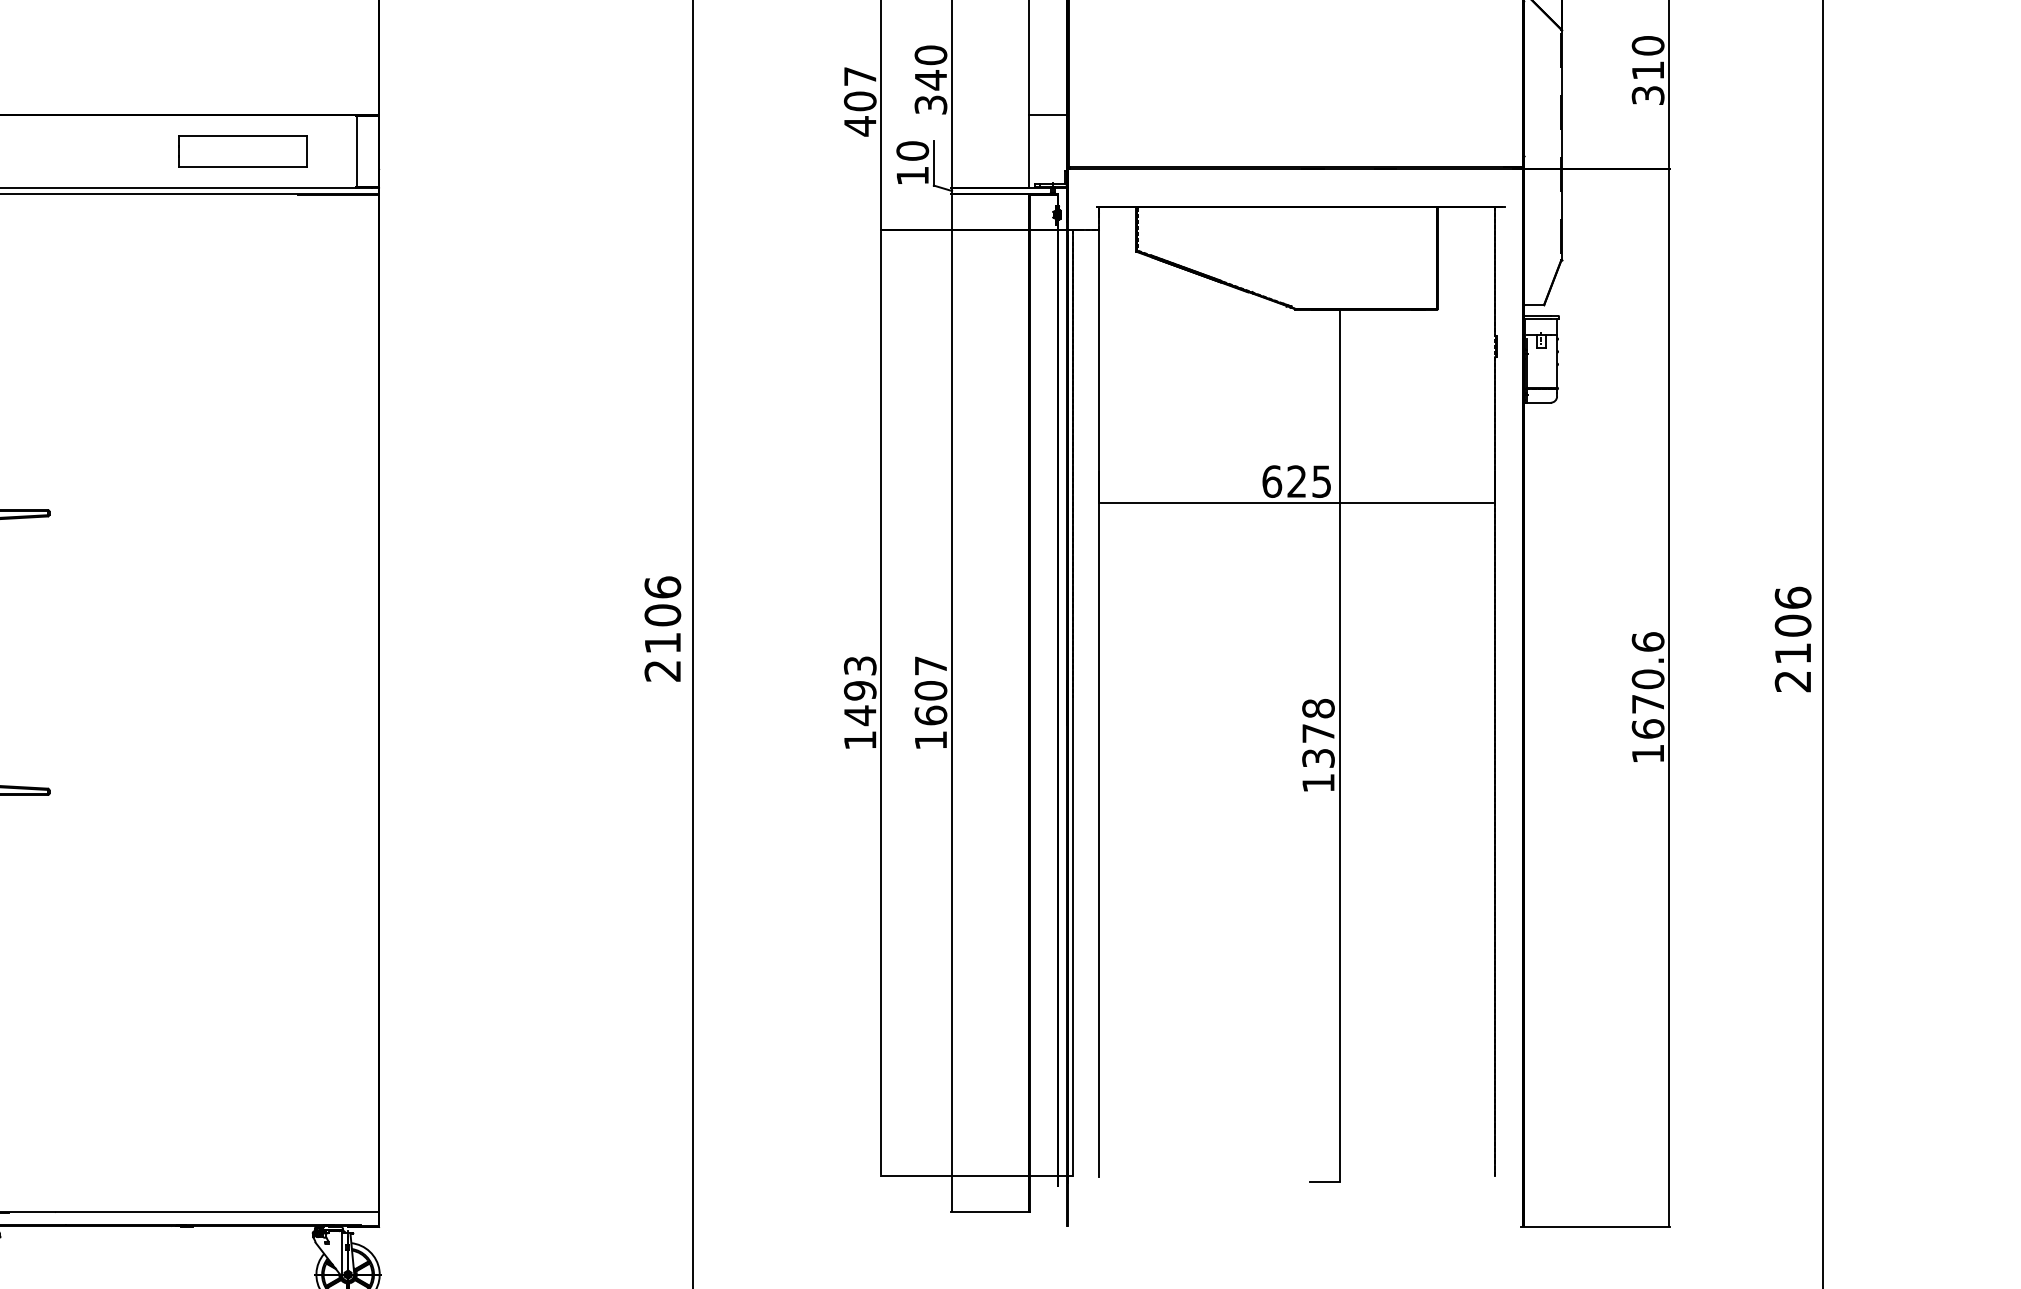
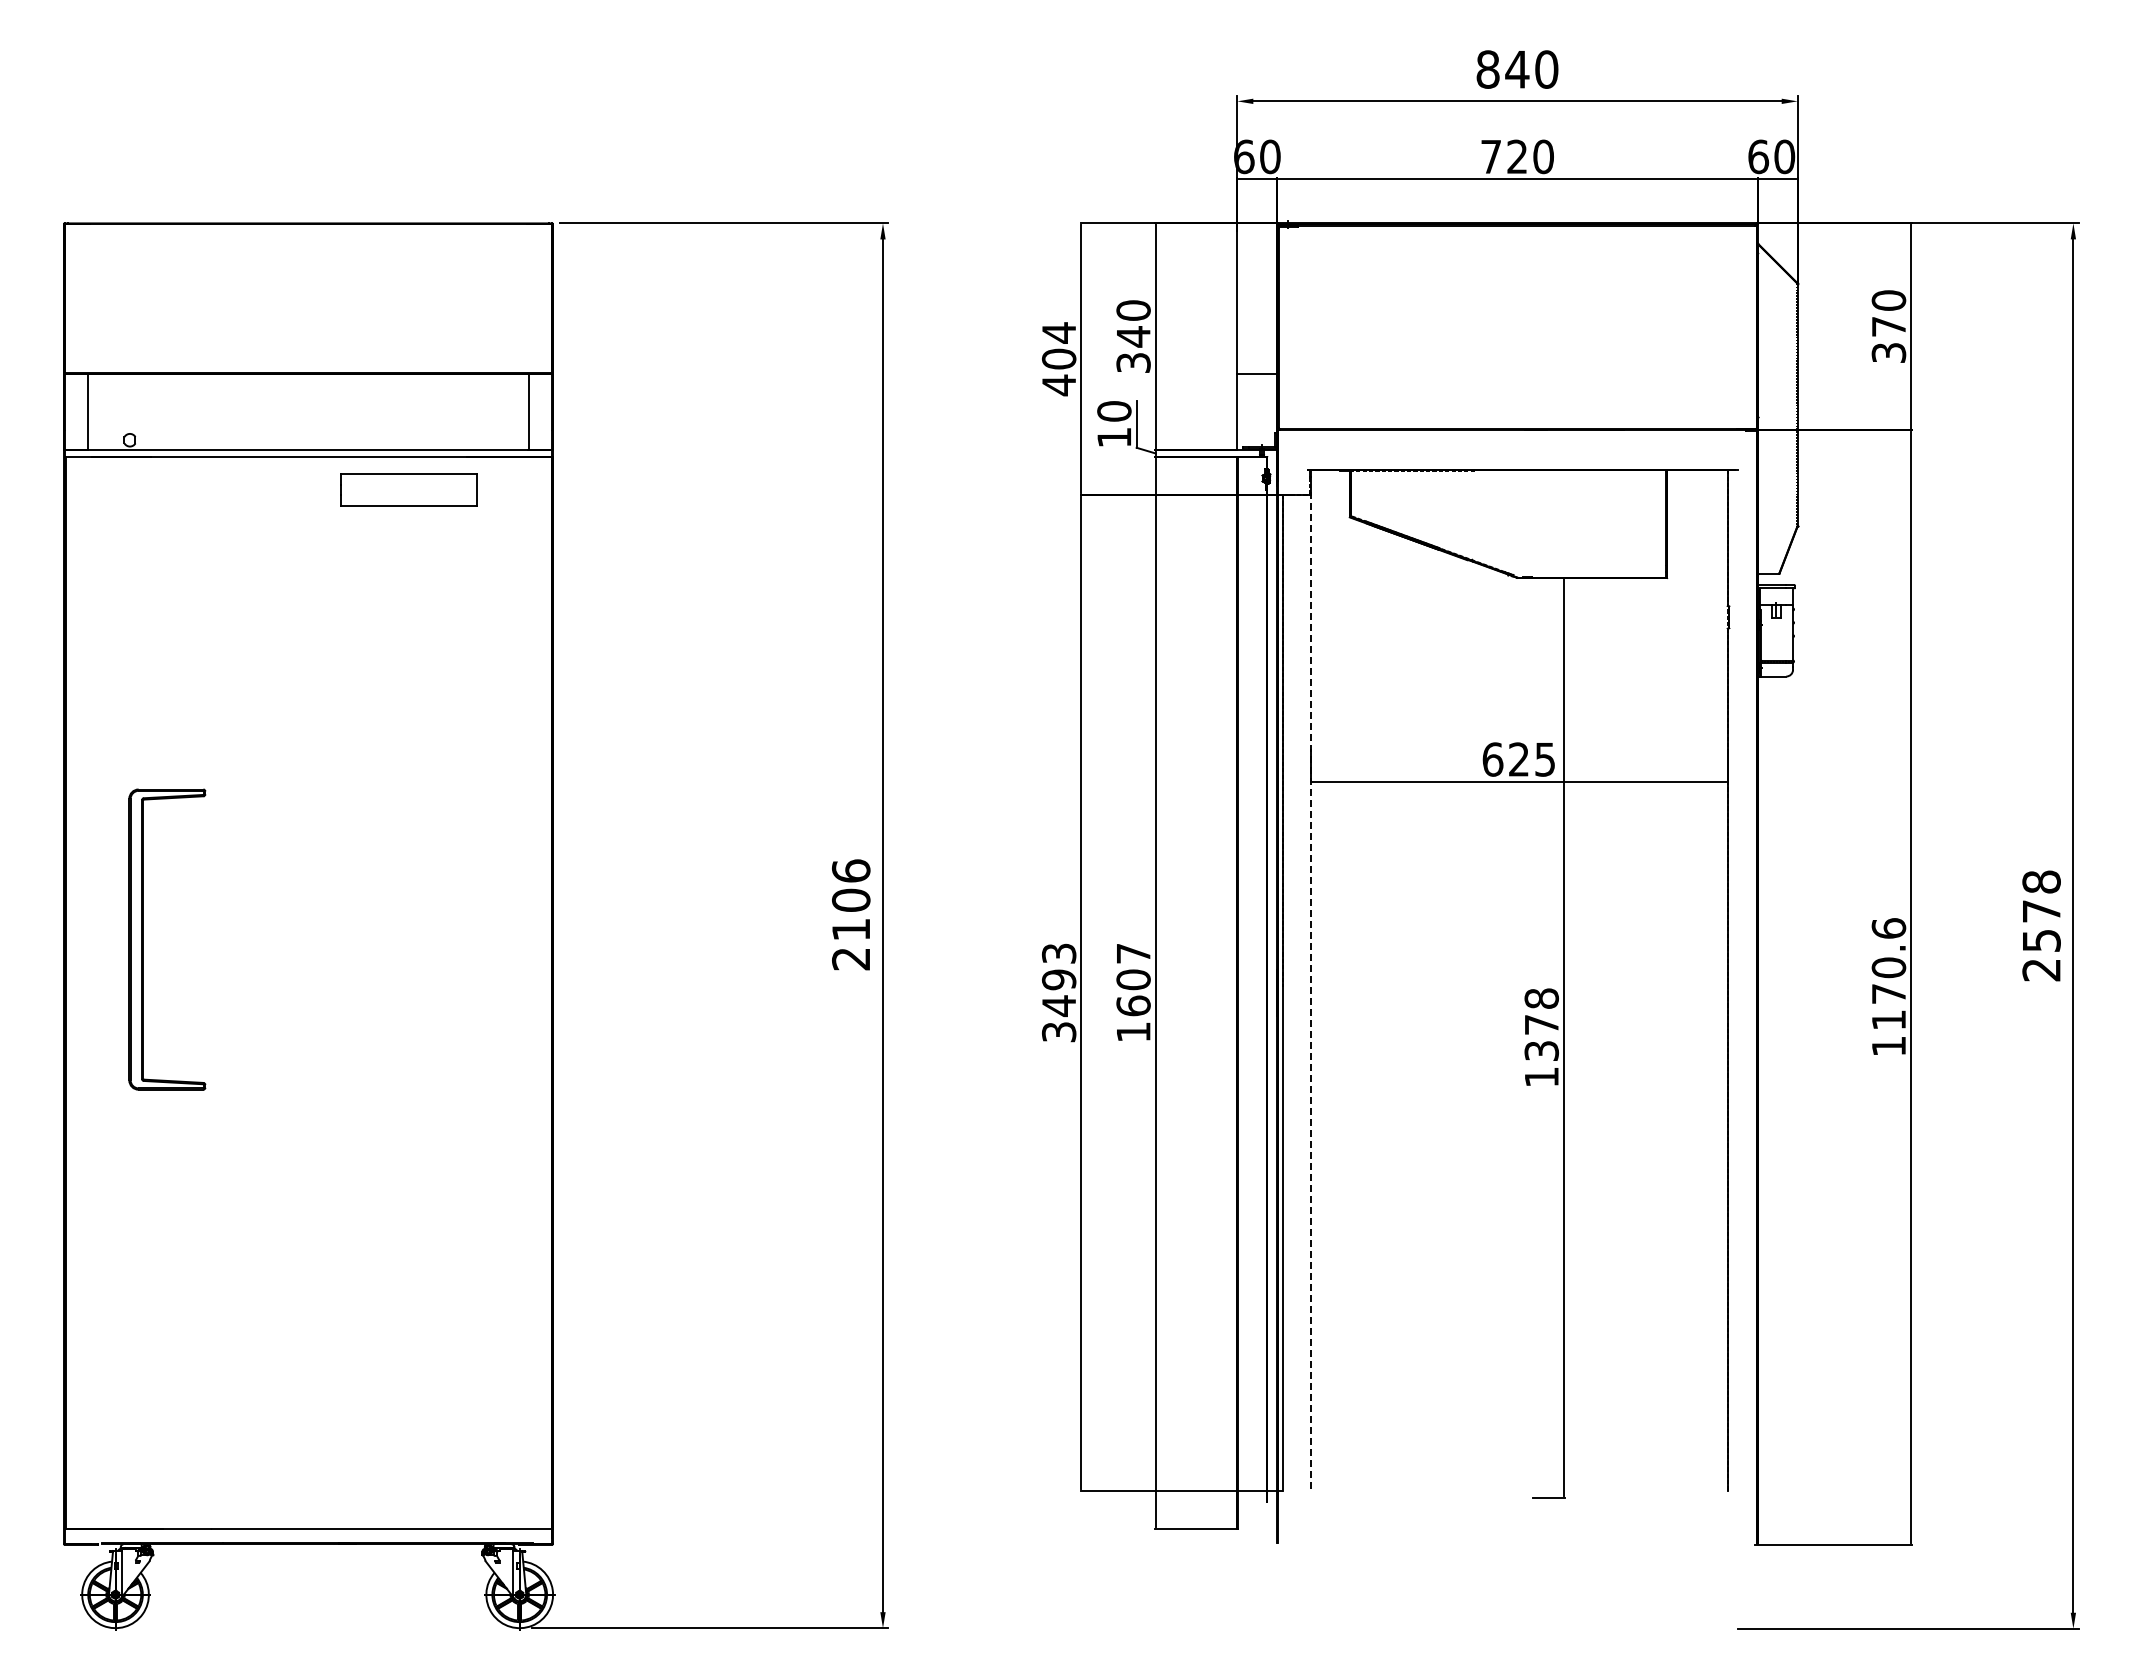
text: (1647, 70) -> (1888, 326), 310 -> 370
text: (859, 76) -> (1058, 332), 407 -> 404
part: (242, 151) -> (408, 489), moved
text: (1793, 624) -> (2041, 910), 2106 -> 2578
line: (1098, 701) -> (1310, 991), solid -> dashed
text: (1647, 728) -> (1888, 1019), 1670.6 -> 1170.6
text: (859, 740) -> (1058, 1032), 1493 -> 3493

